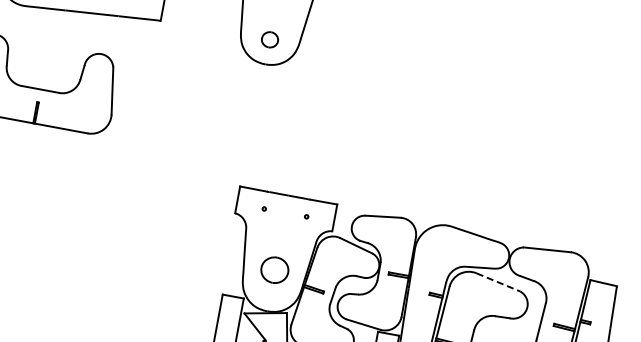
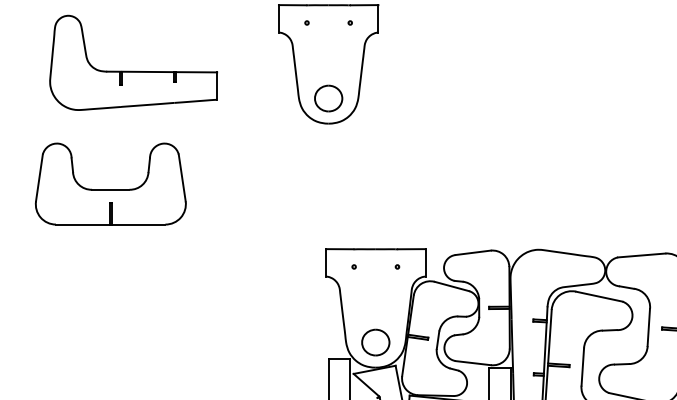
part: (269, 39) -> (328, 98), size x1.67
part: (274, 270) -> (375, 342), moved
line: (498, 282) -> (599, 296), dashed -> solid

